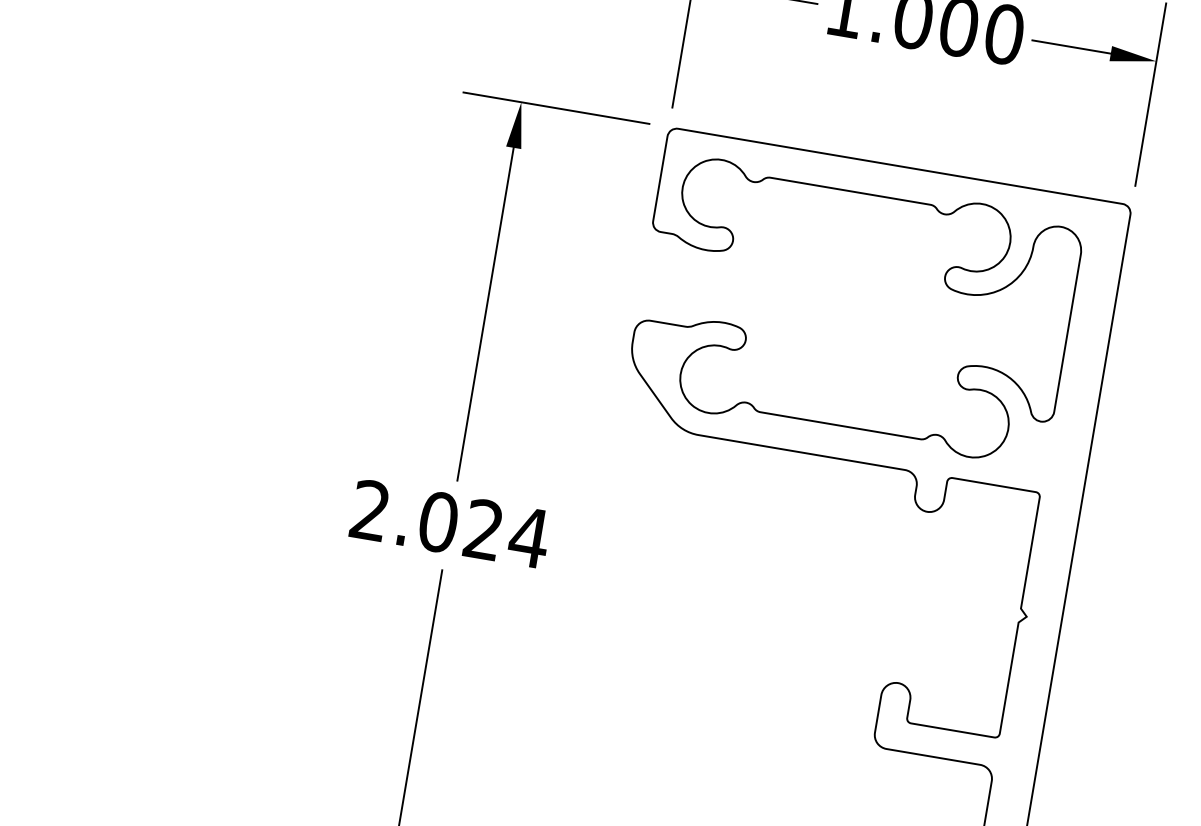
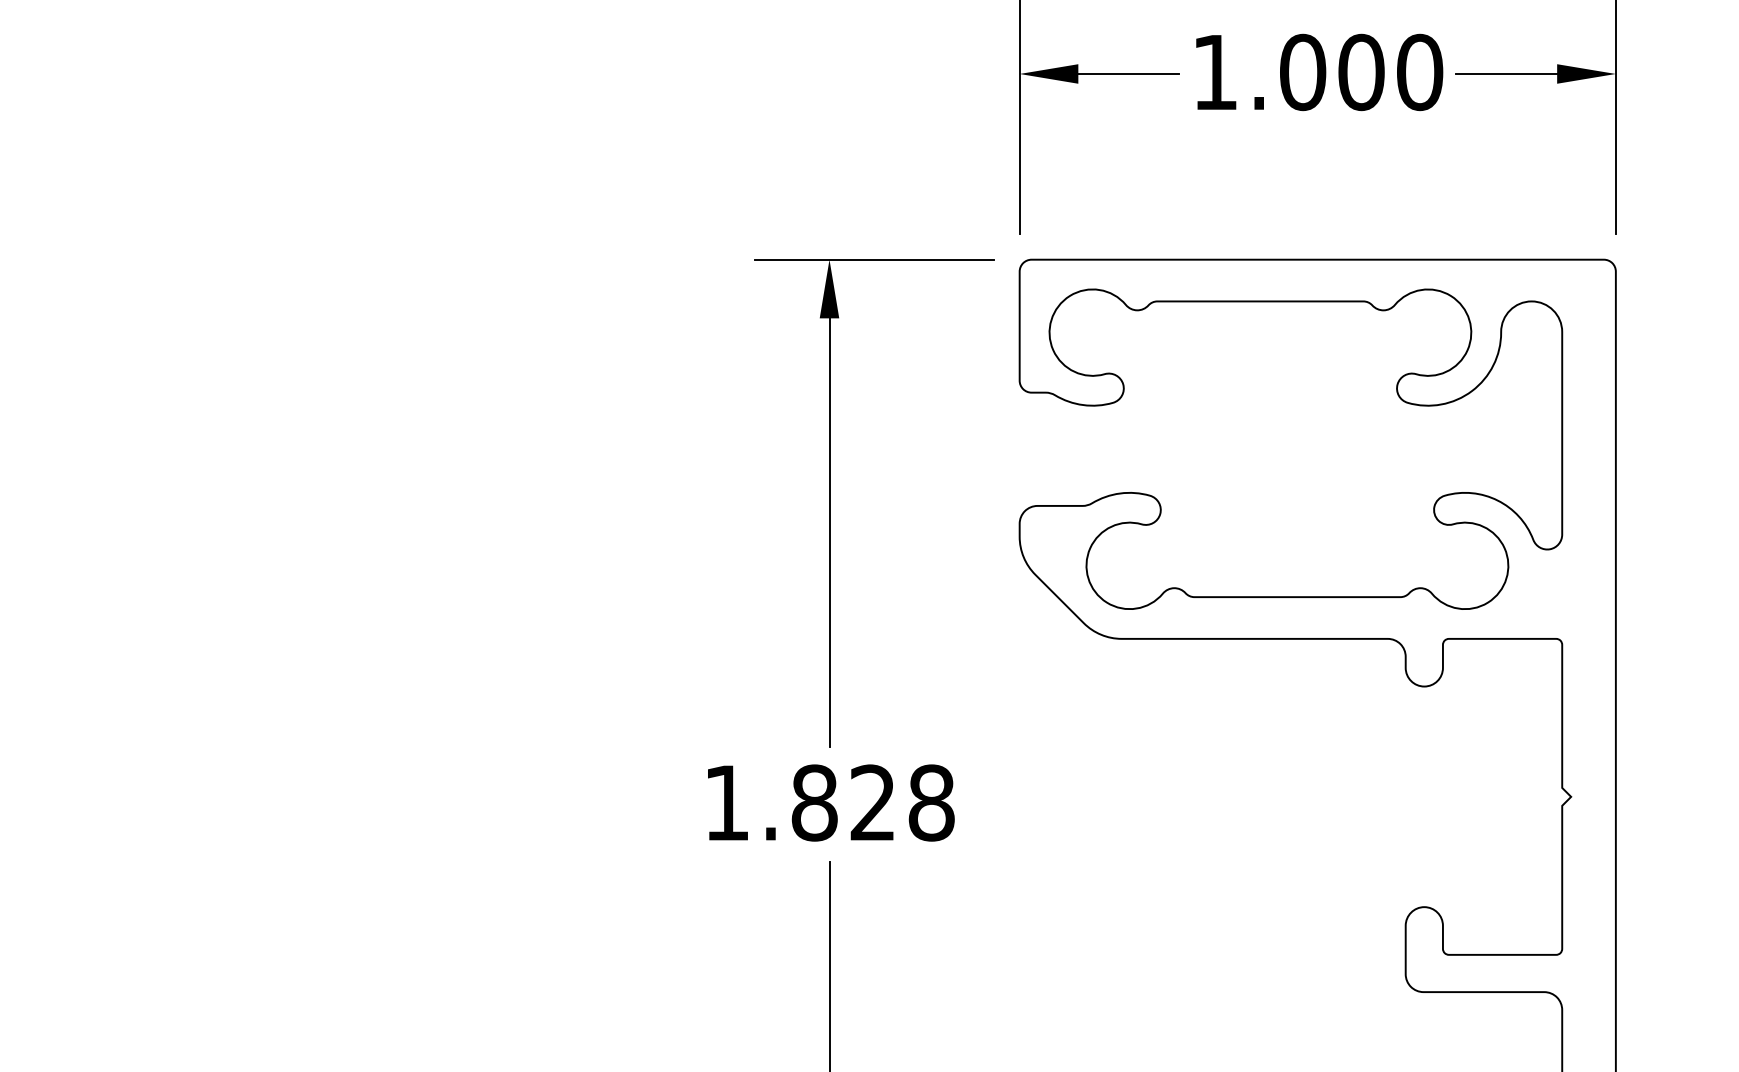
text: (450, 523) -> (829, 802), 2.024 -> 1.828

